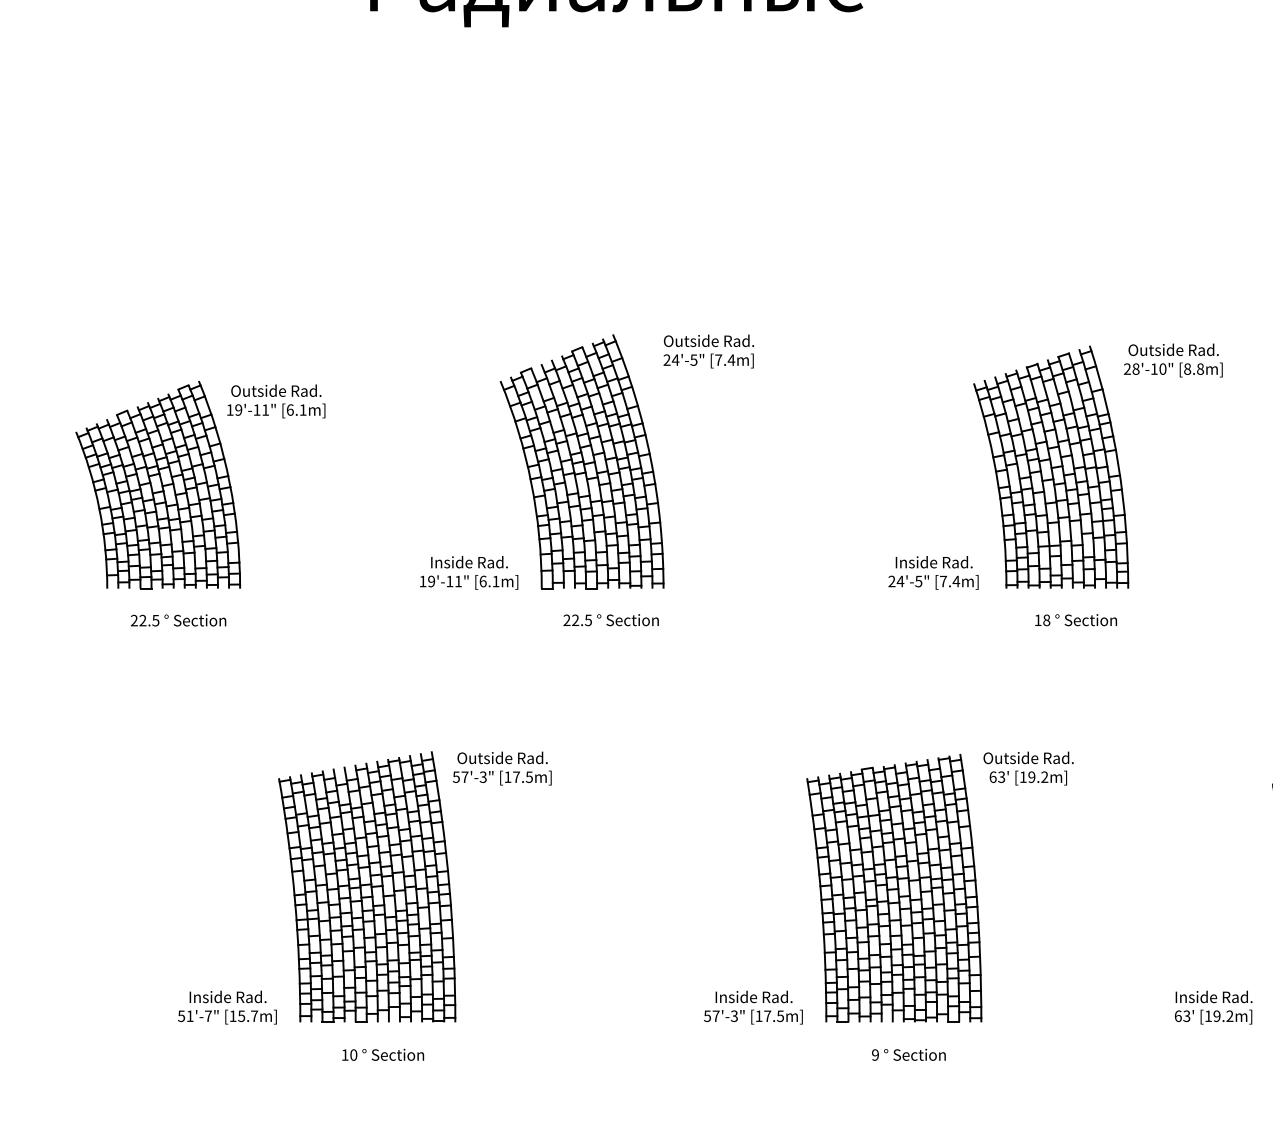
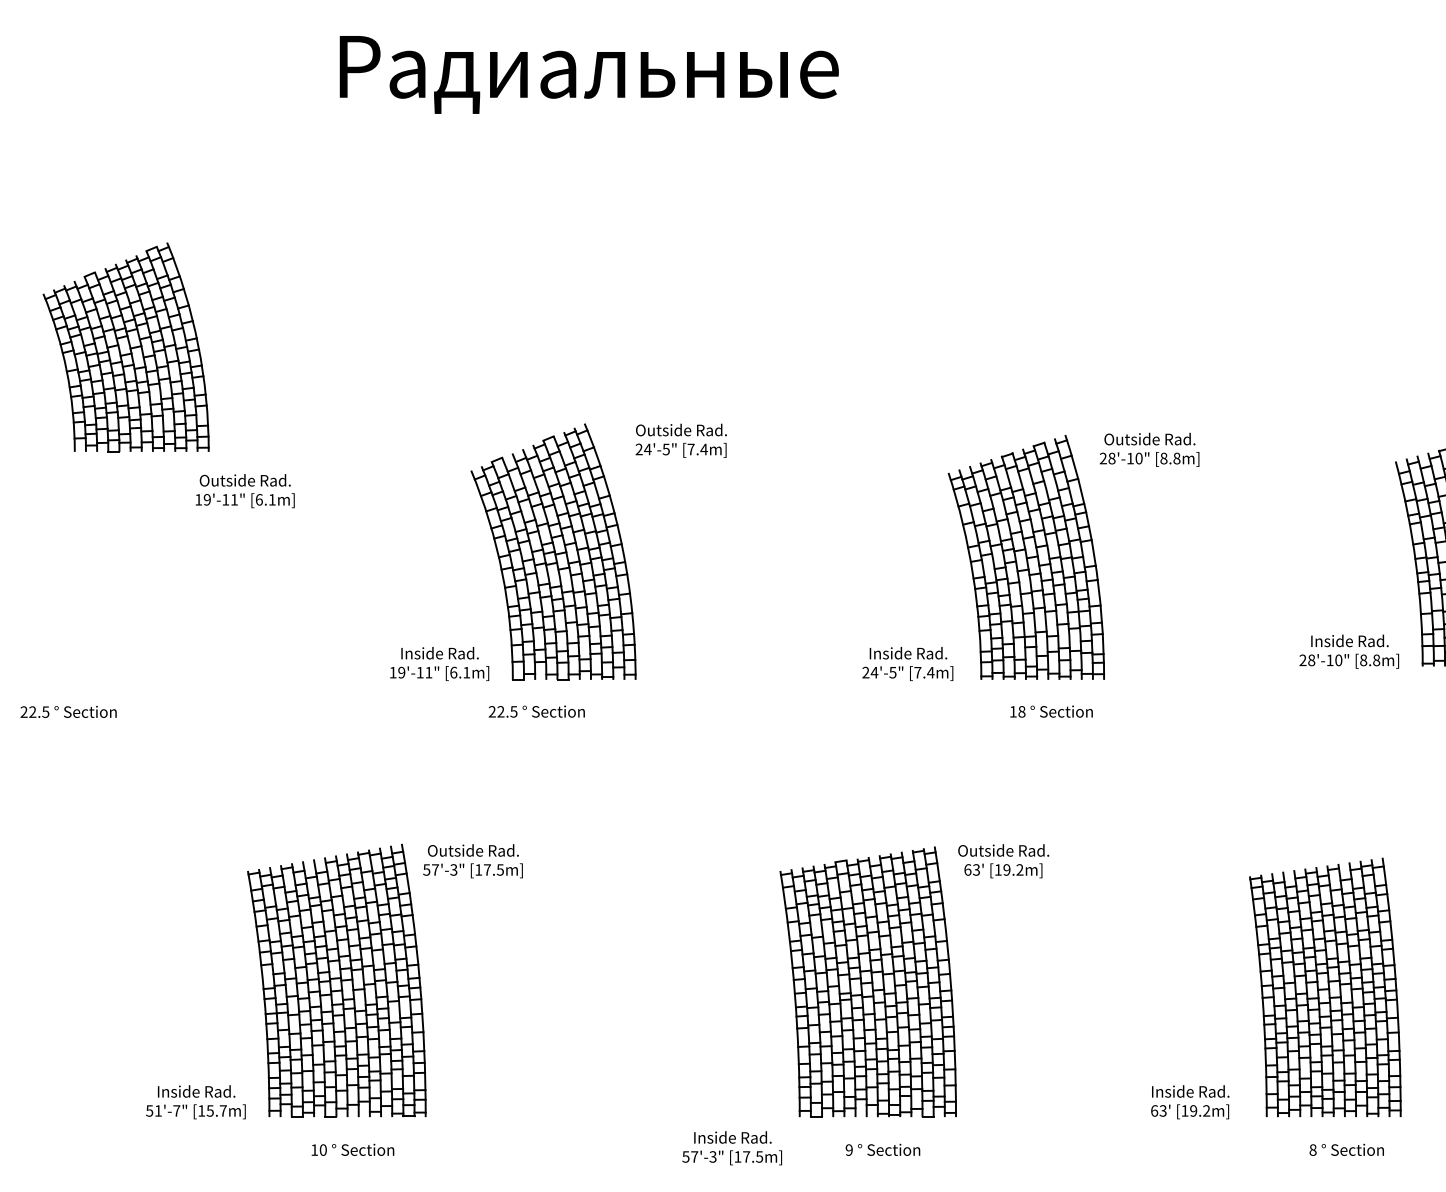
part: (157, 485) -> (125, 347), moved
text: (178, 620) -> (68, 711), moved
text: (610, 620) -> (536, 711), moved
text: (752, 1007) -> (731, 1148), moved

